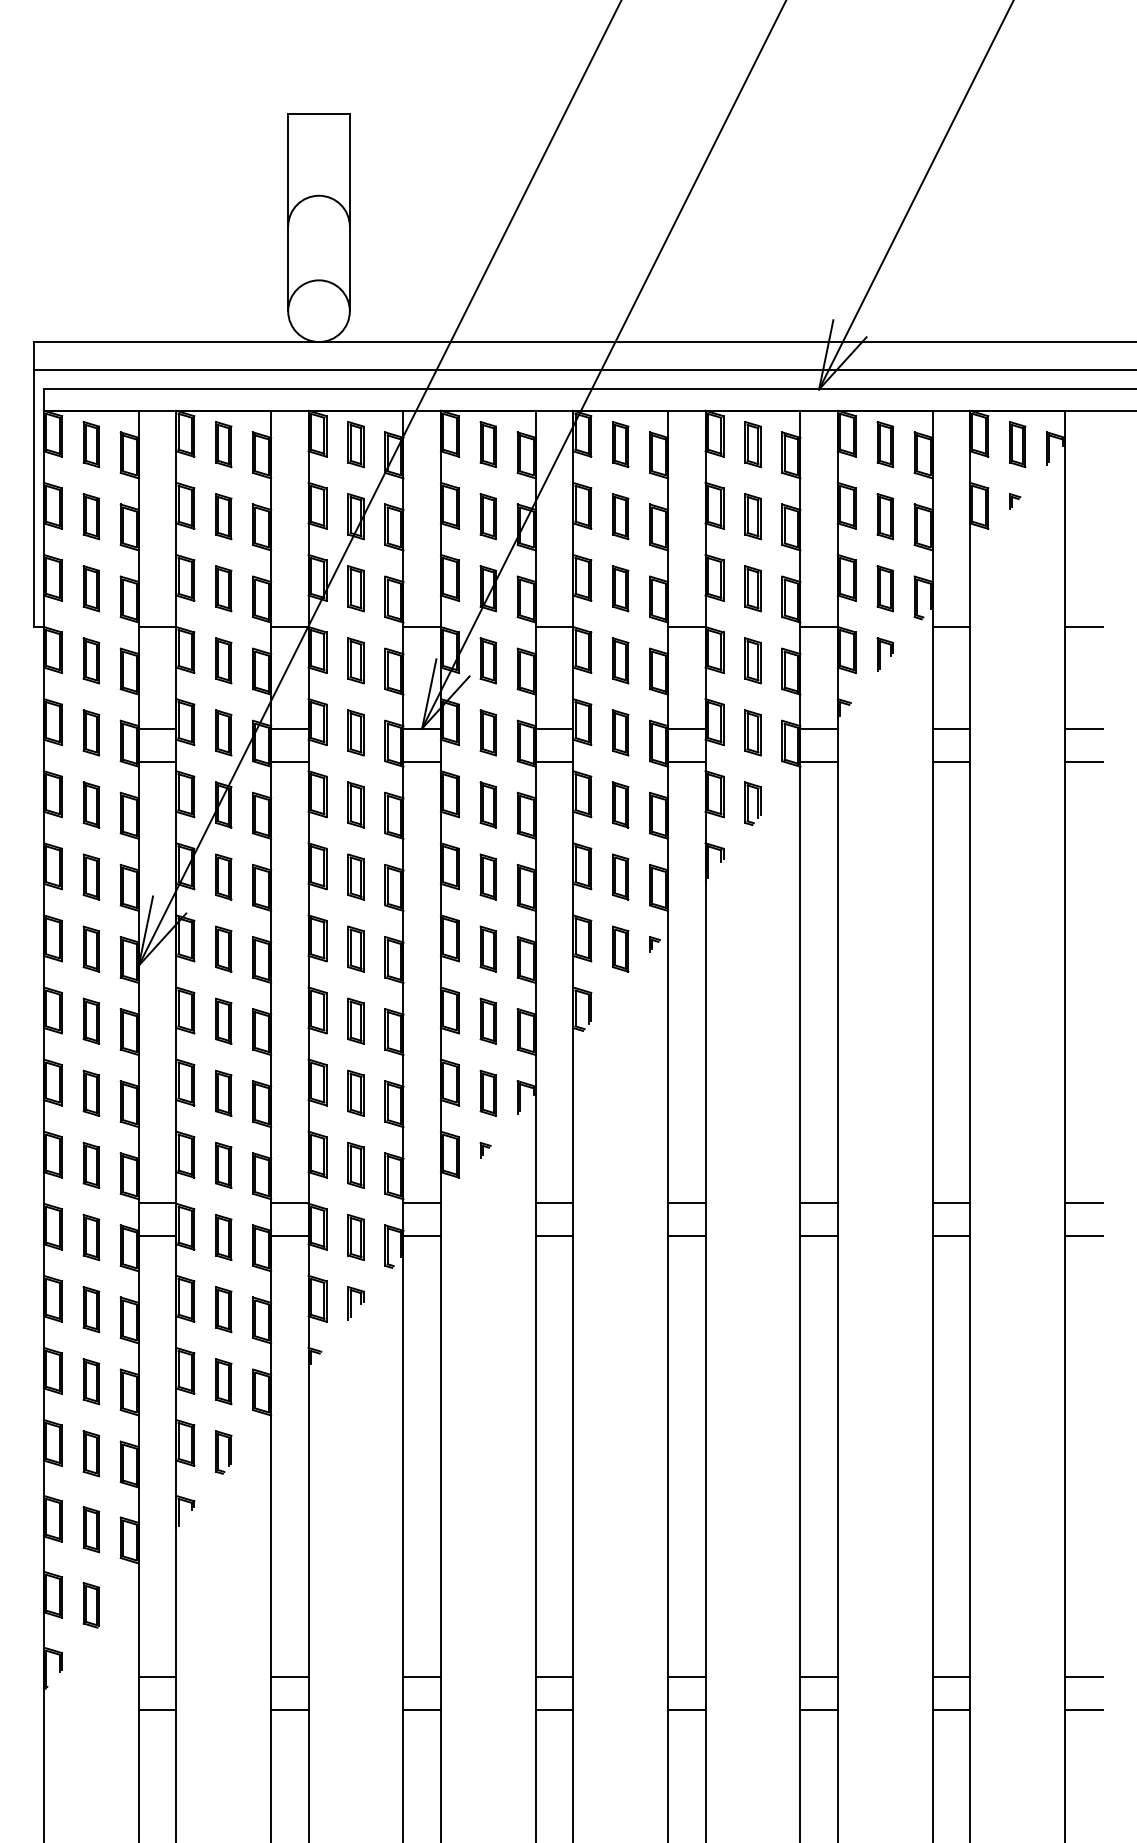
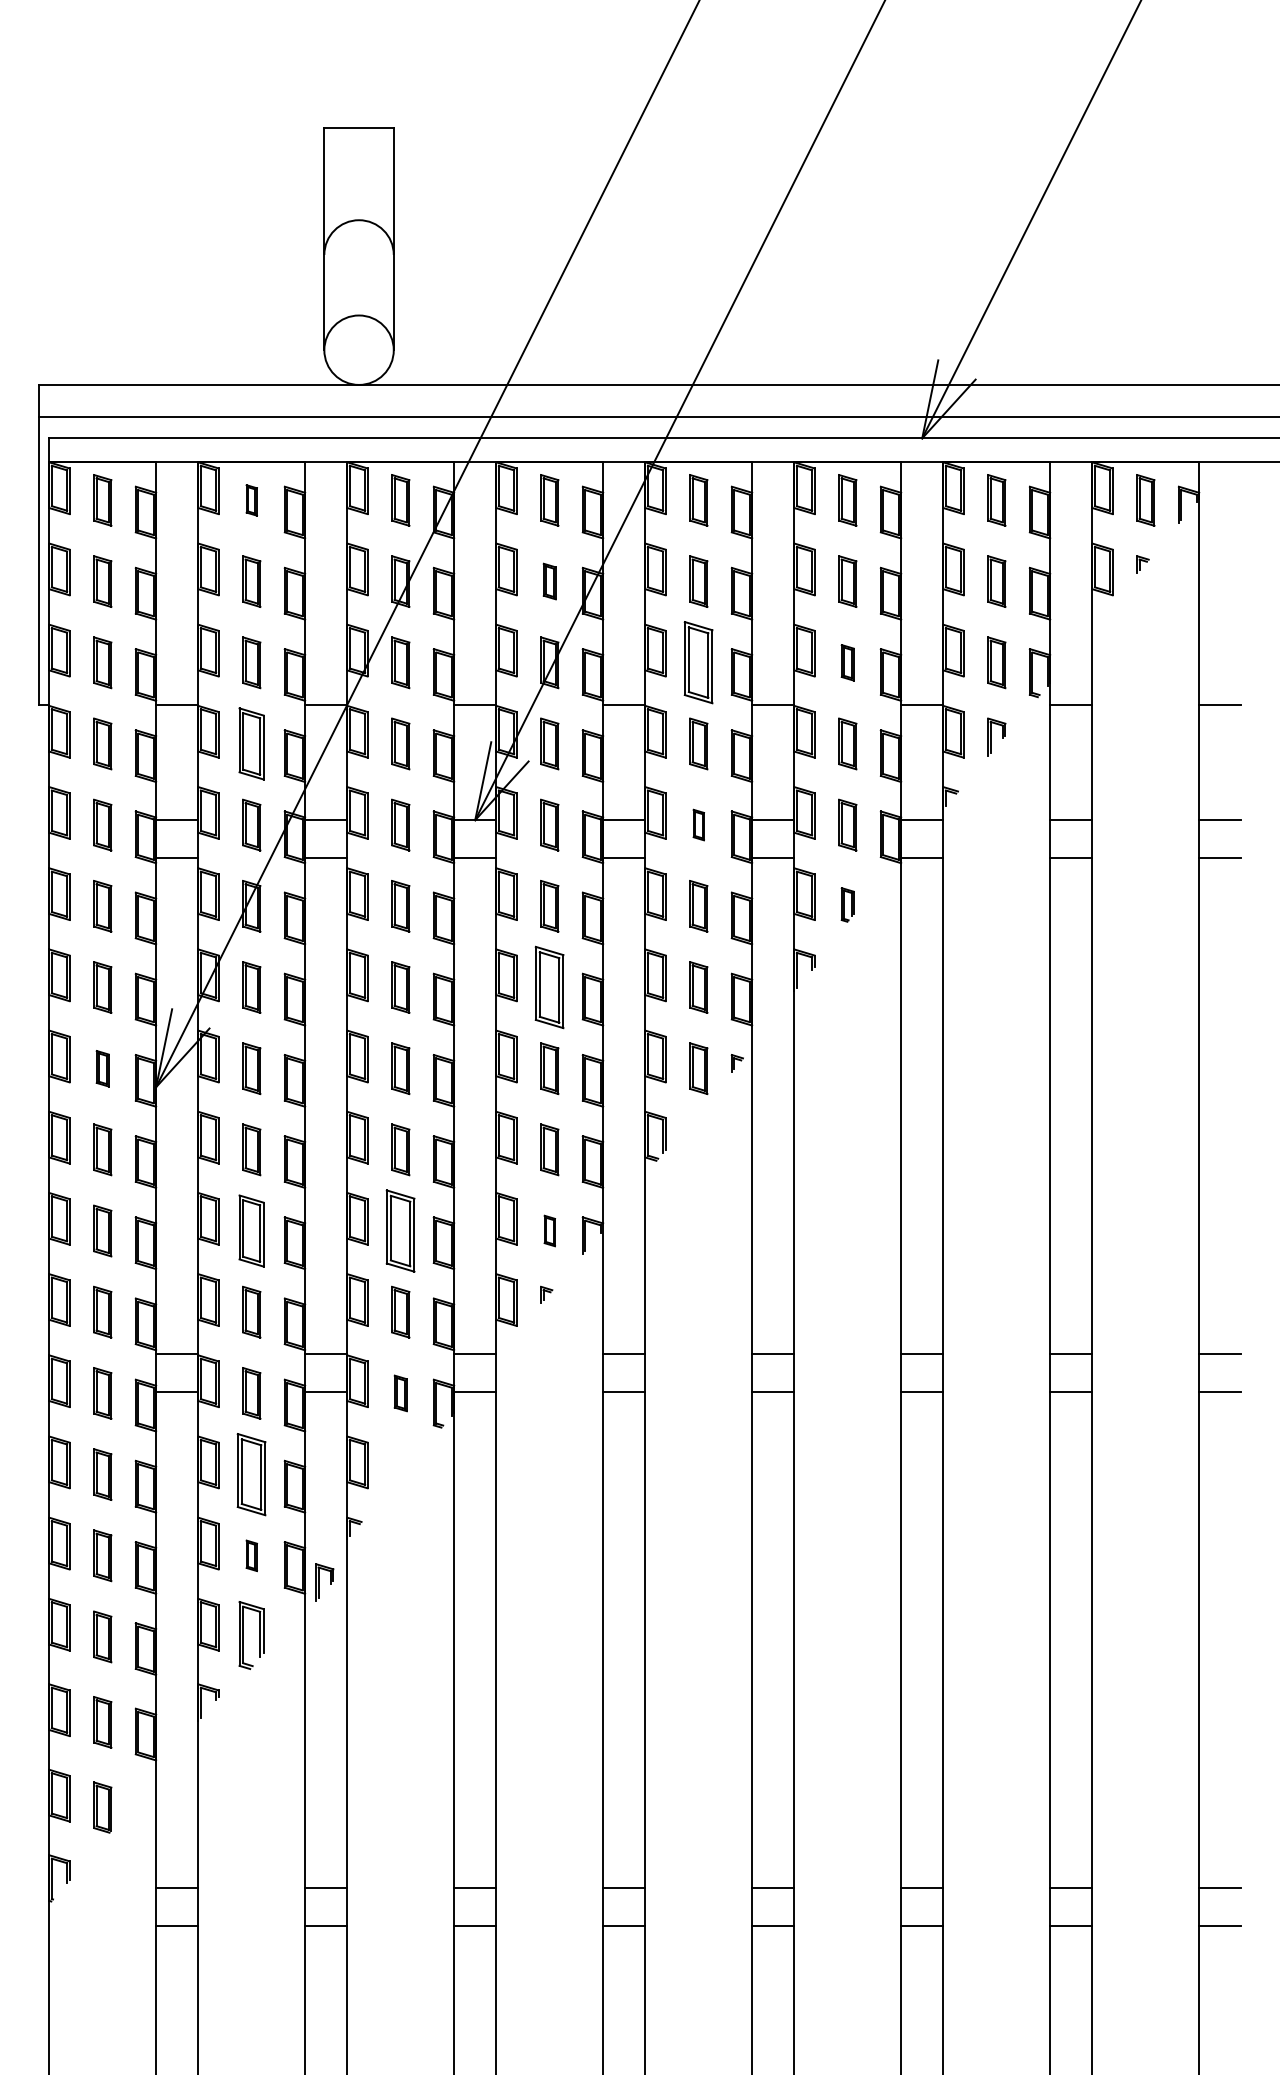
part: (223, 444) -> (251, 500), size x0.6
part: (488, 516) -> (549, 581), size x0.7
part: (620, 588) -> (698, 662), size x1.6
part: (752, 588) -> (847, 662), size x0.7
part: (223, 660) -> (251, 743), size x1.4
part: (620, 732) -> (698, 824), size x0.6
part: (752, 803) -> (847, 904), size x0.7
part: (488, 877) -> (549, 987), size x1.6
part: (91, 949) -> (102, 1068), size x0.7
part: (223, 1092) -> (251, 1230), size x1.4
part: (355, 1092) -> (400, 1230), size x1.6
part: (488, 1092) -> (549, 1230), size x0.6
part: (355, 1237) -> (400, 1393), size x0.7
part: (355, 1303) -> (324, 1582), moved
part: (223, 1309) -> (251, 1474), size x1.6
part: (223, 1381) -> (251, 1555), size x0.6
part: (223, 1452) -> (251, 1635), size x1.4

